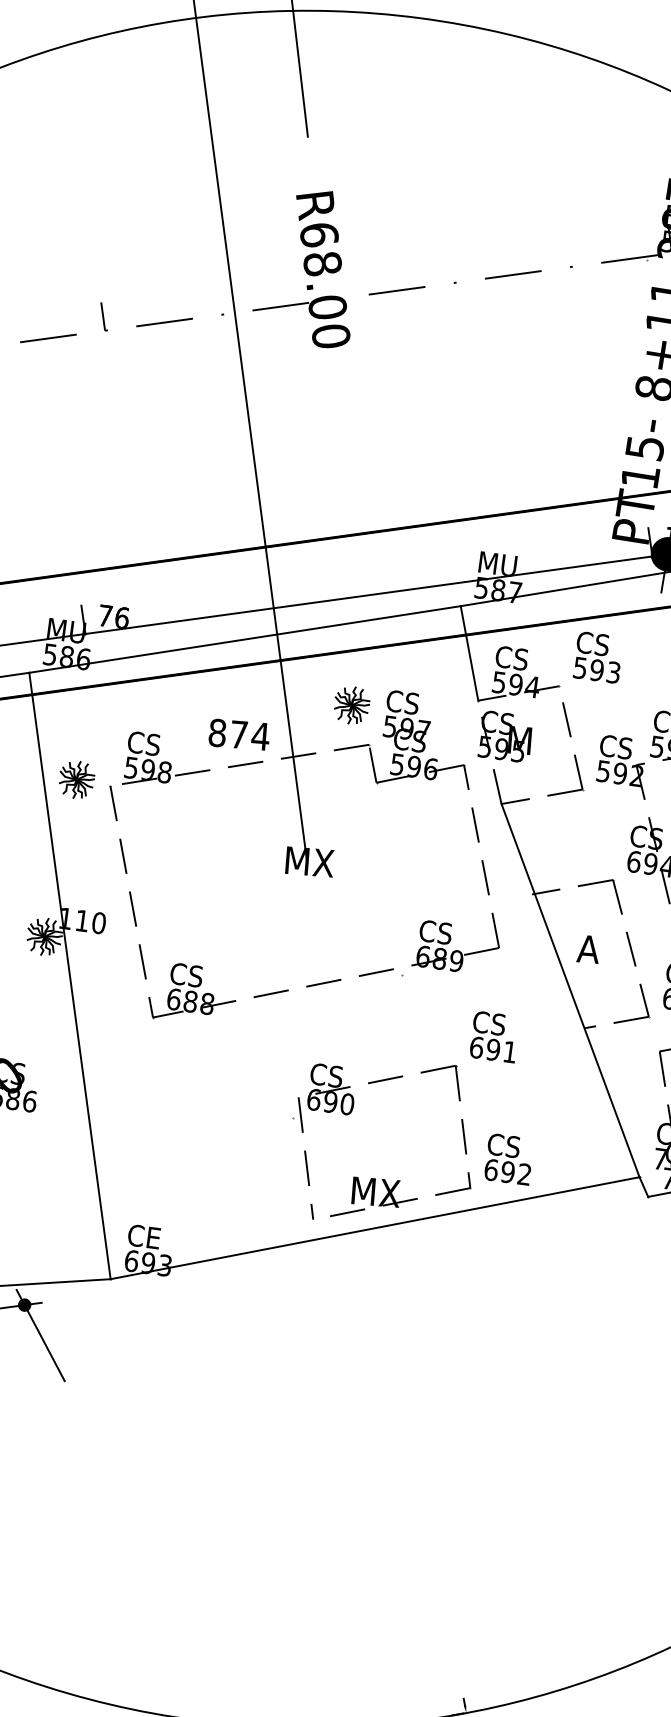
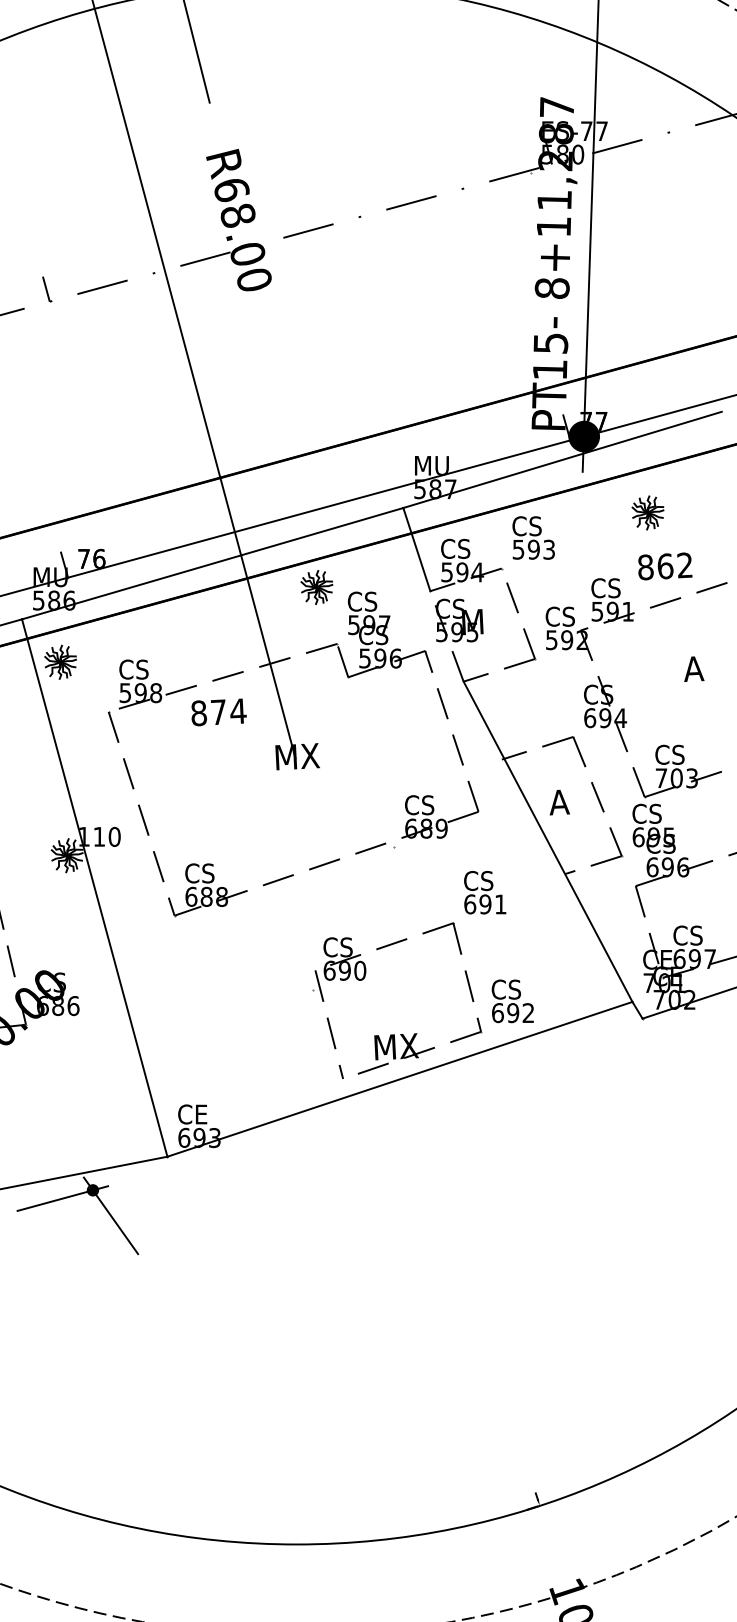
part: (351, 705) -> (316, 587), moved
text: (238, 734) -> (218, 712), moved
part: (76, 778) -> (60, 661), moved

